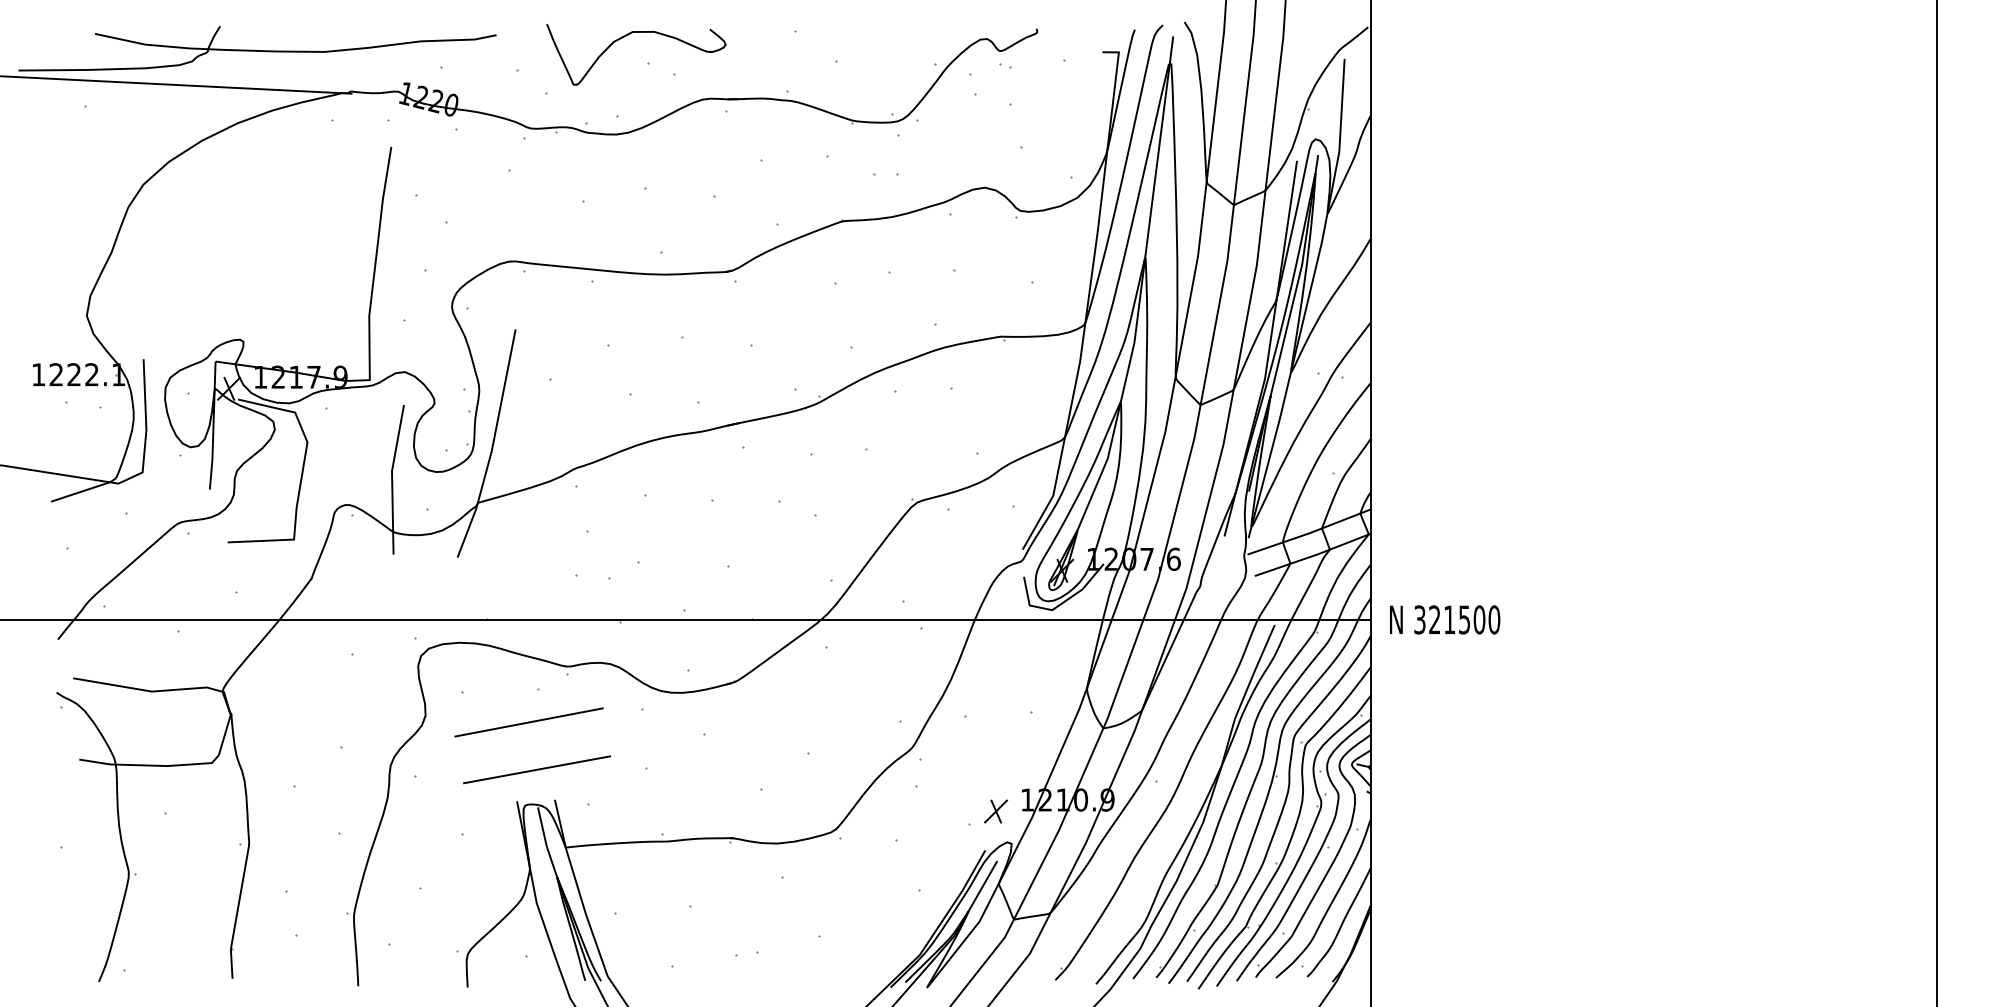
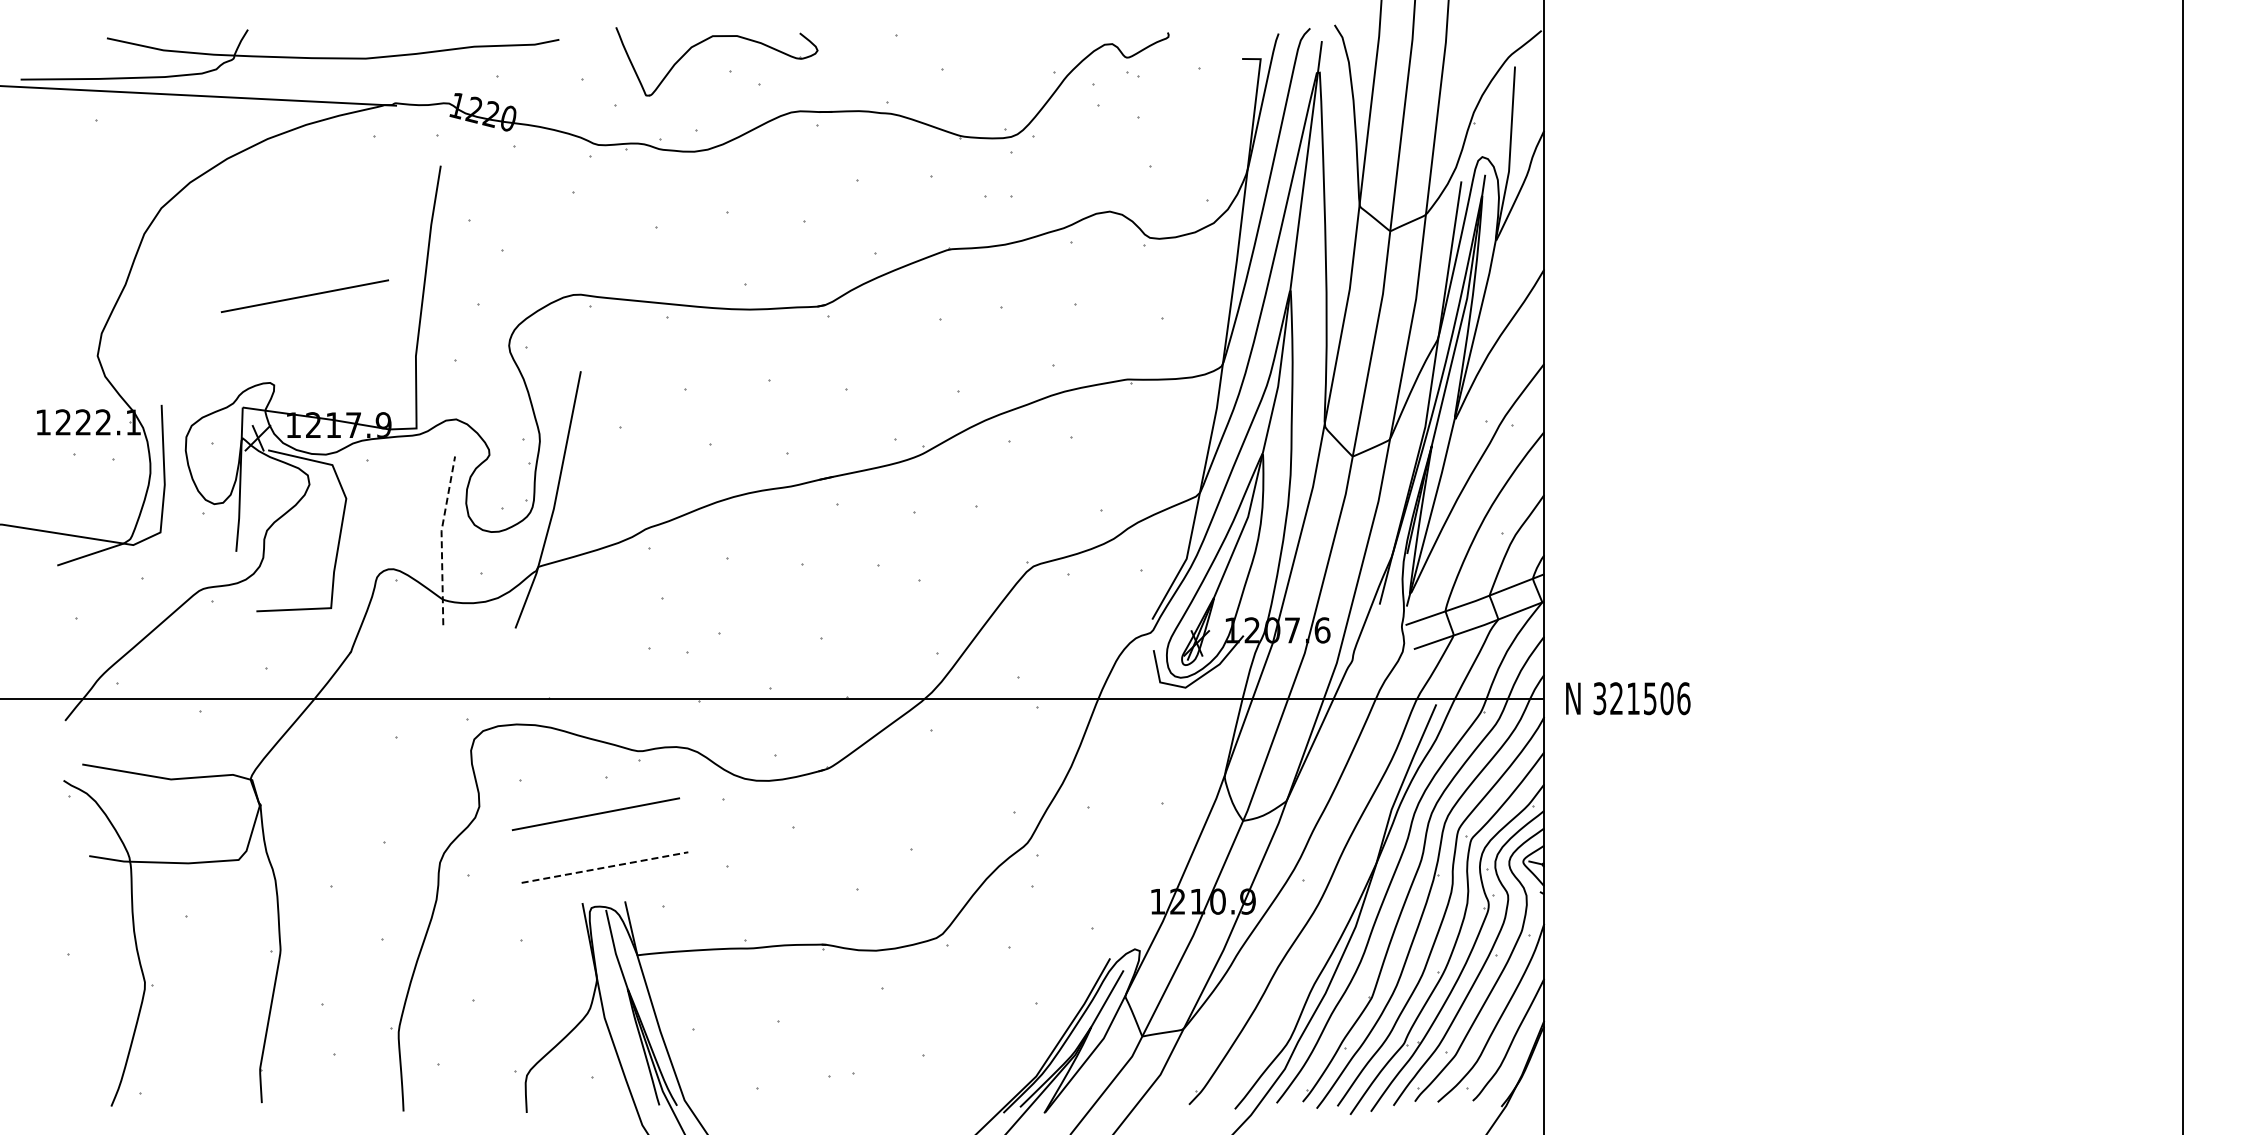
line: (270, 262) -> (304, 295), added
line: (391, 479) -> (441, 540), solid -> dashed
text: (1494, 619) -> (1683, 698), 321500 -> 321506
line: (537, 769) -> (605, 867), solid -> dashed
part: (995, 811) -> (1121, 914), removed

